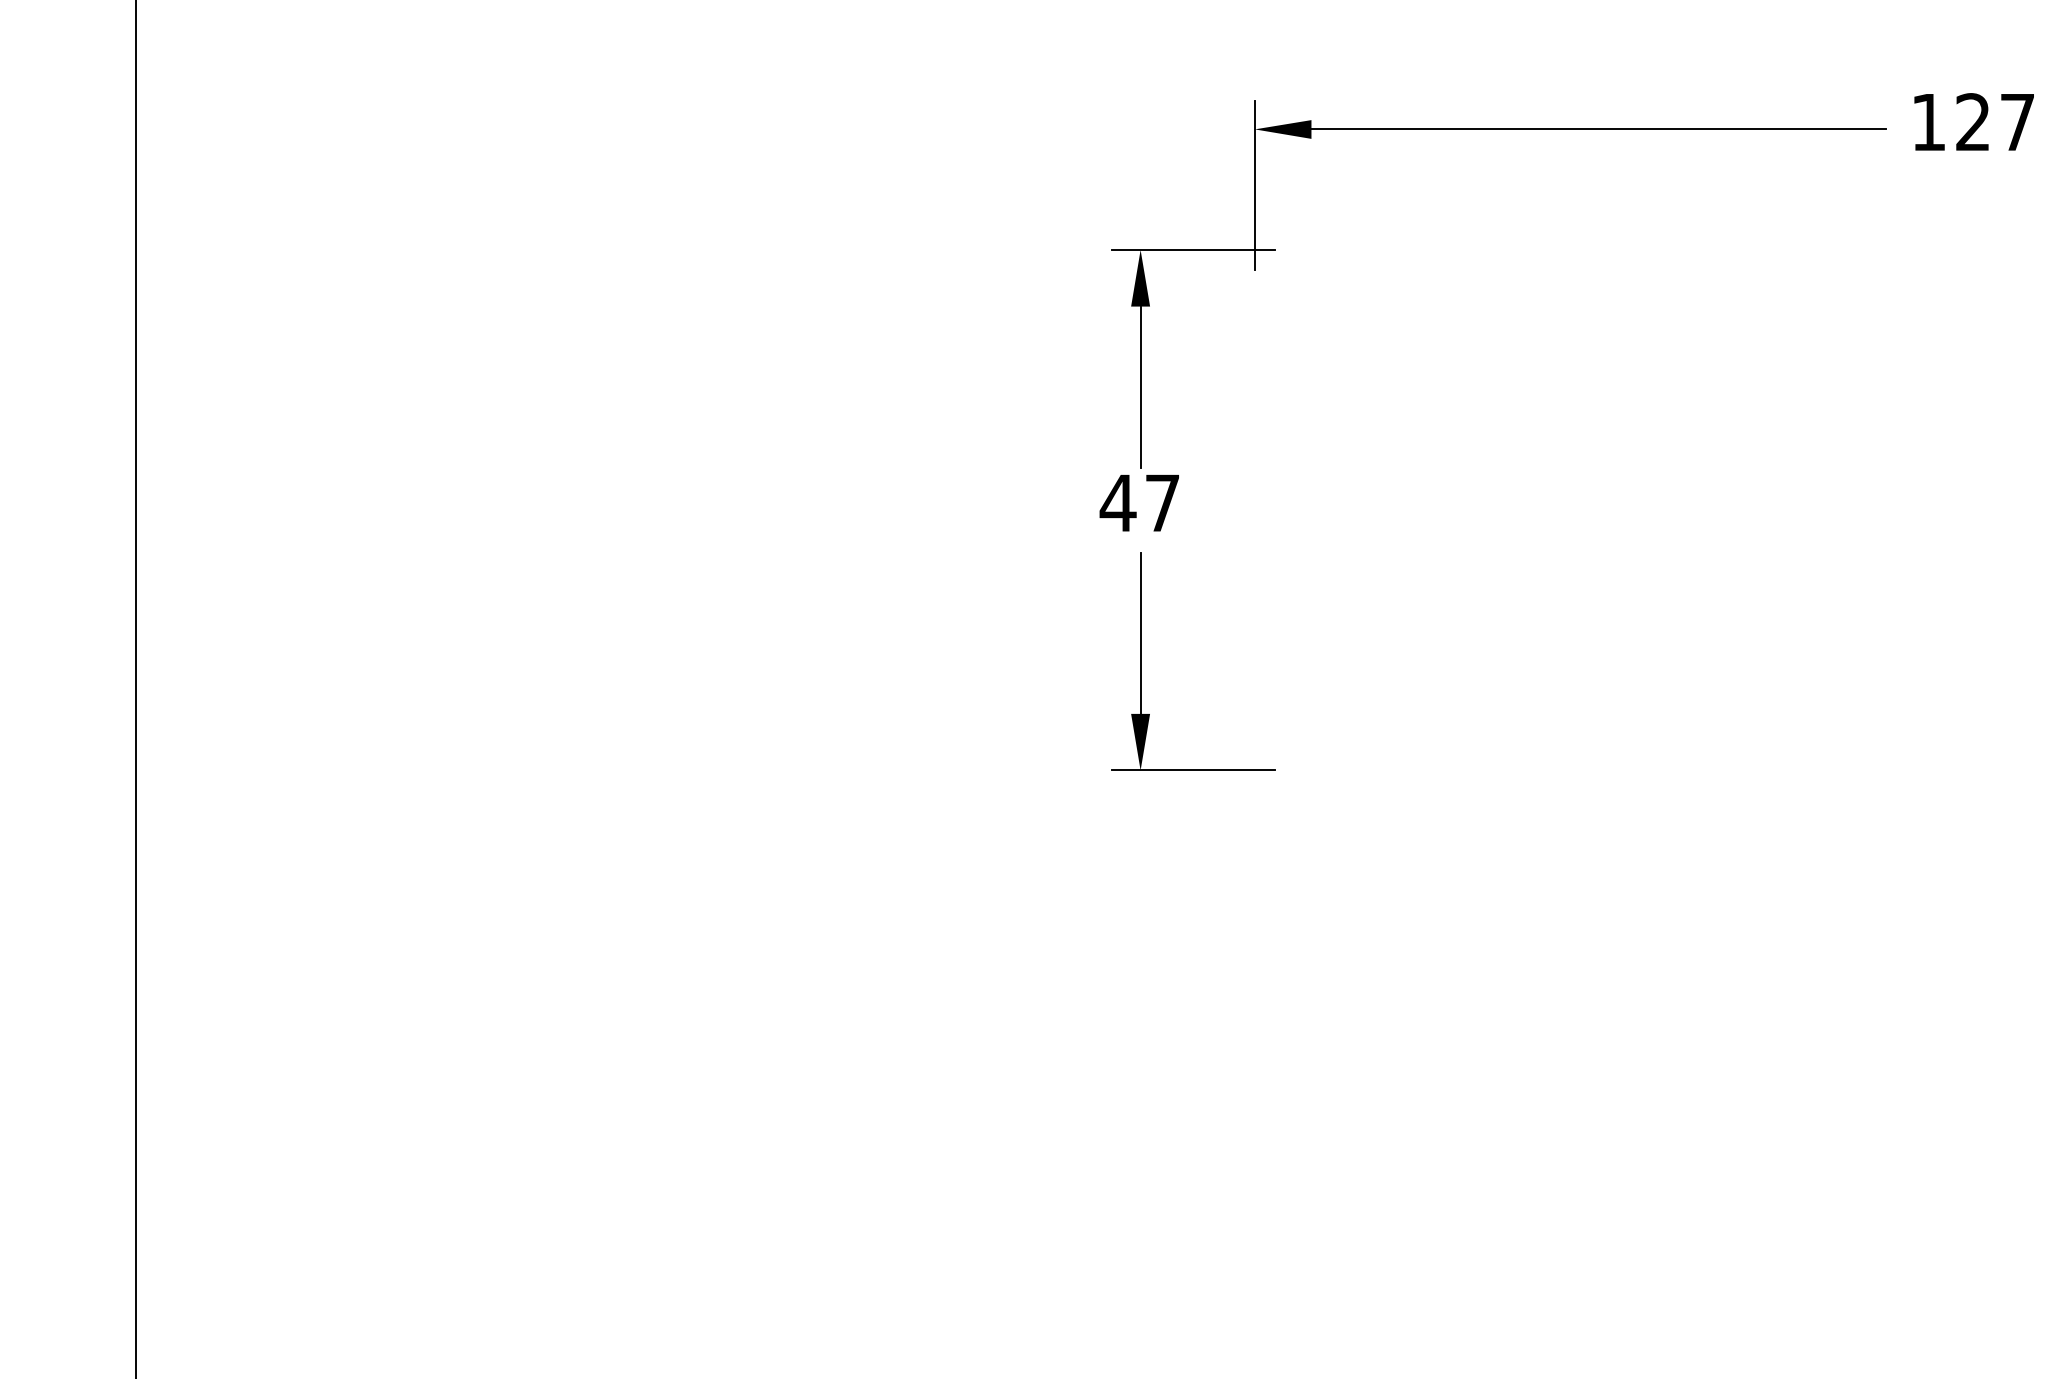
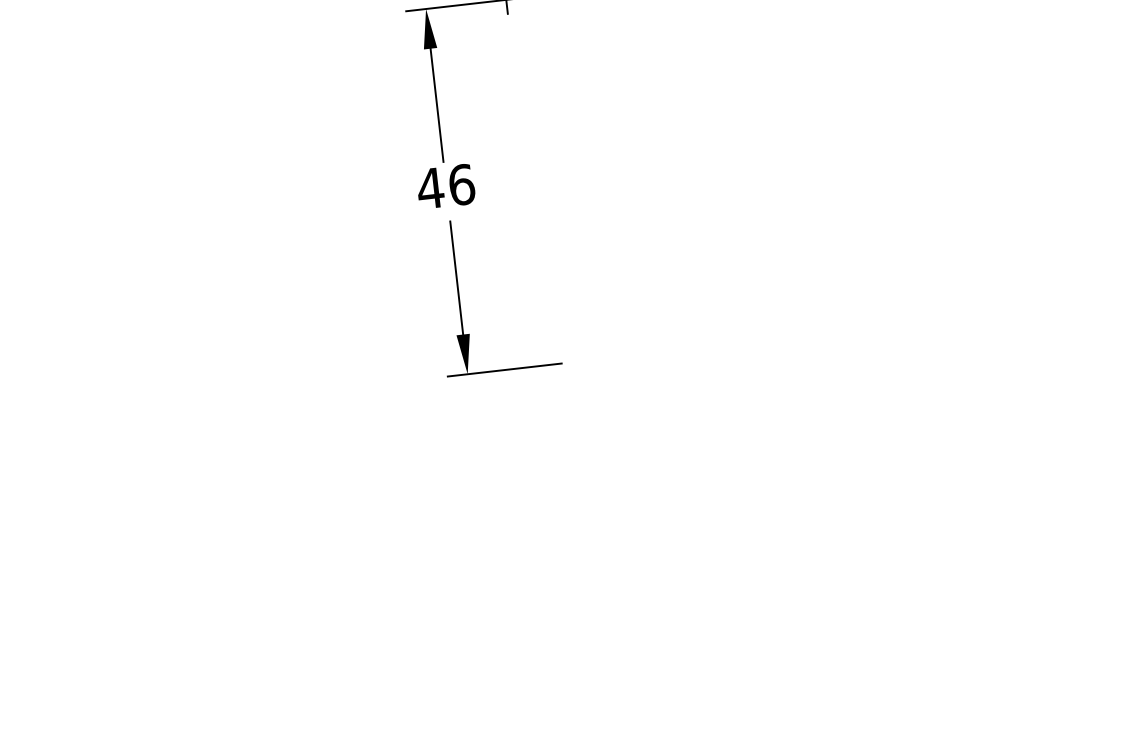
text: (1162, 502) -> (461, 184), 47 -> 46

